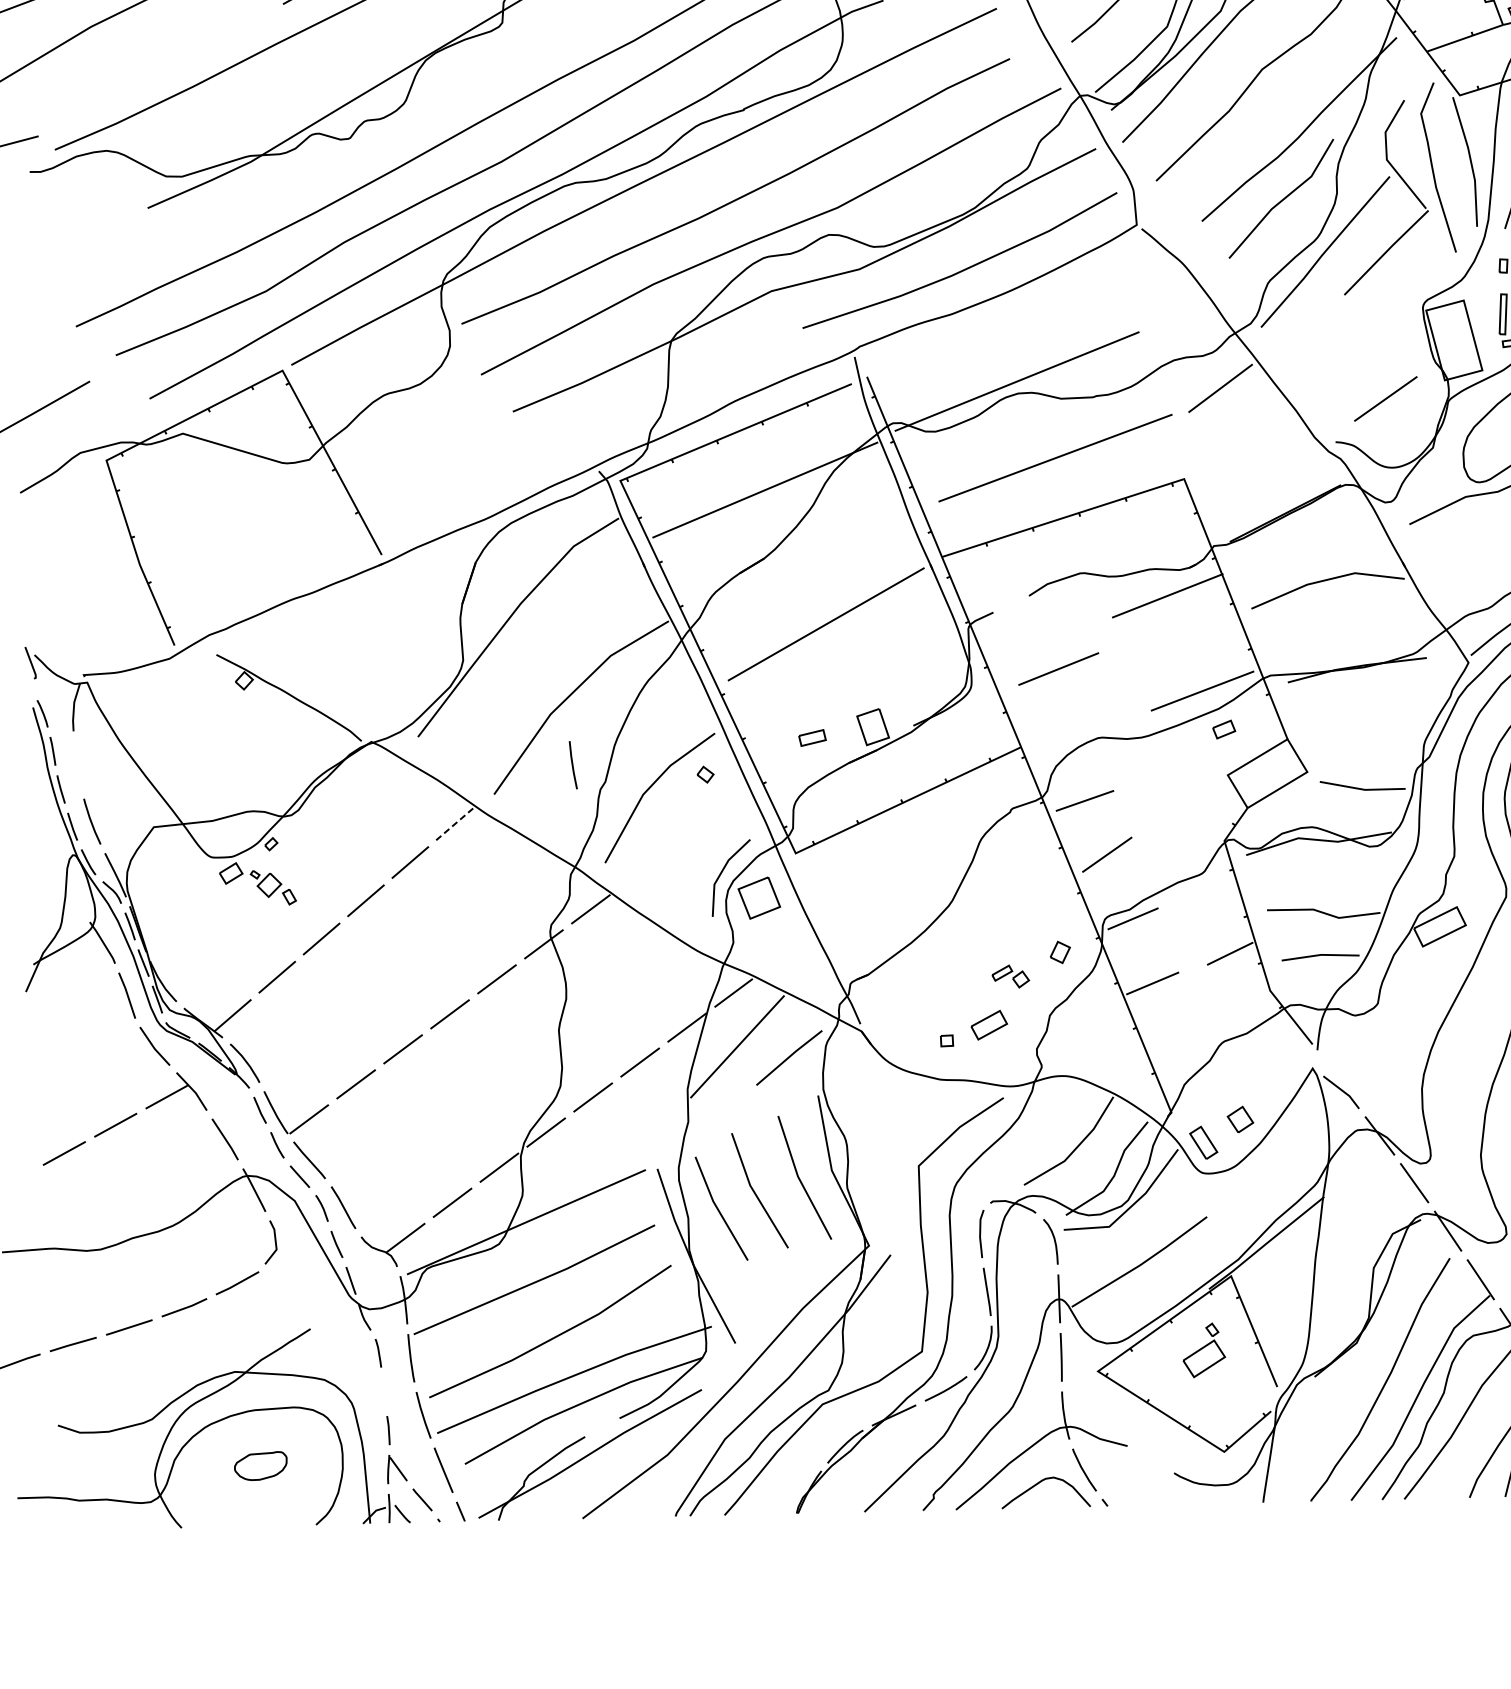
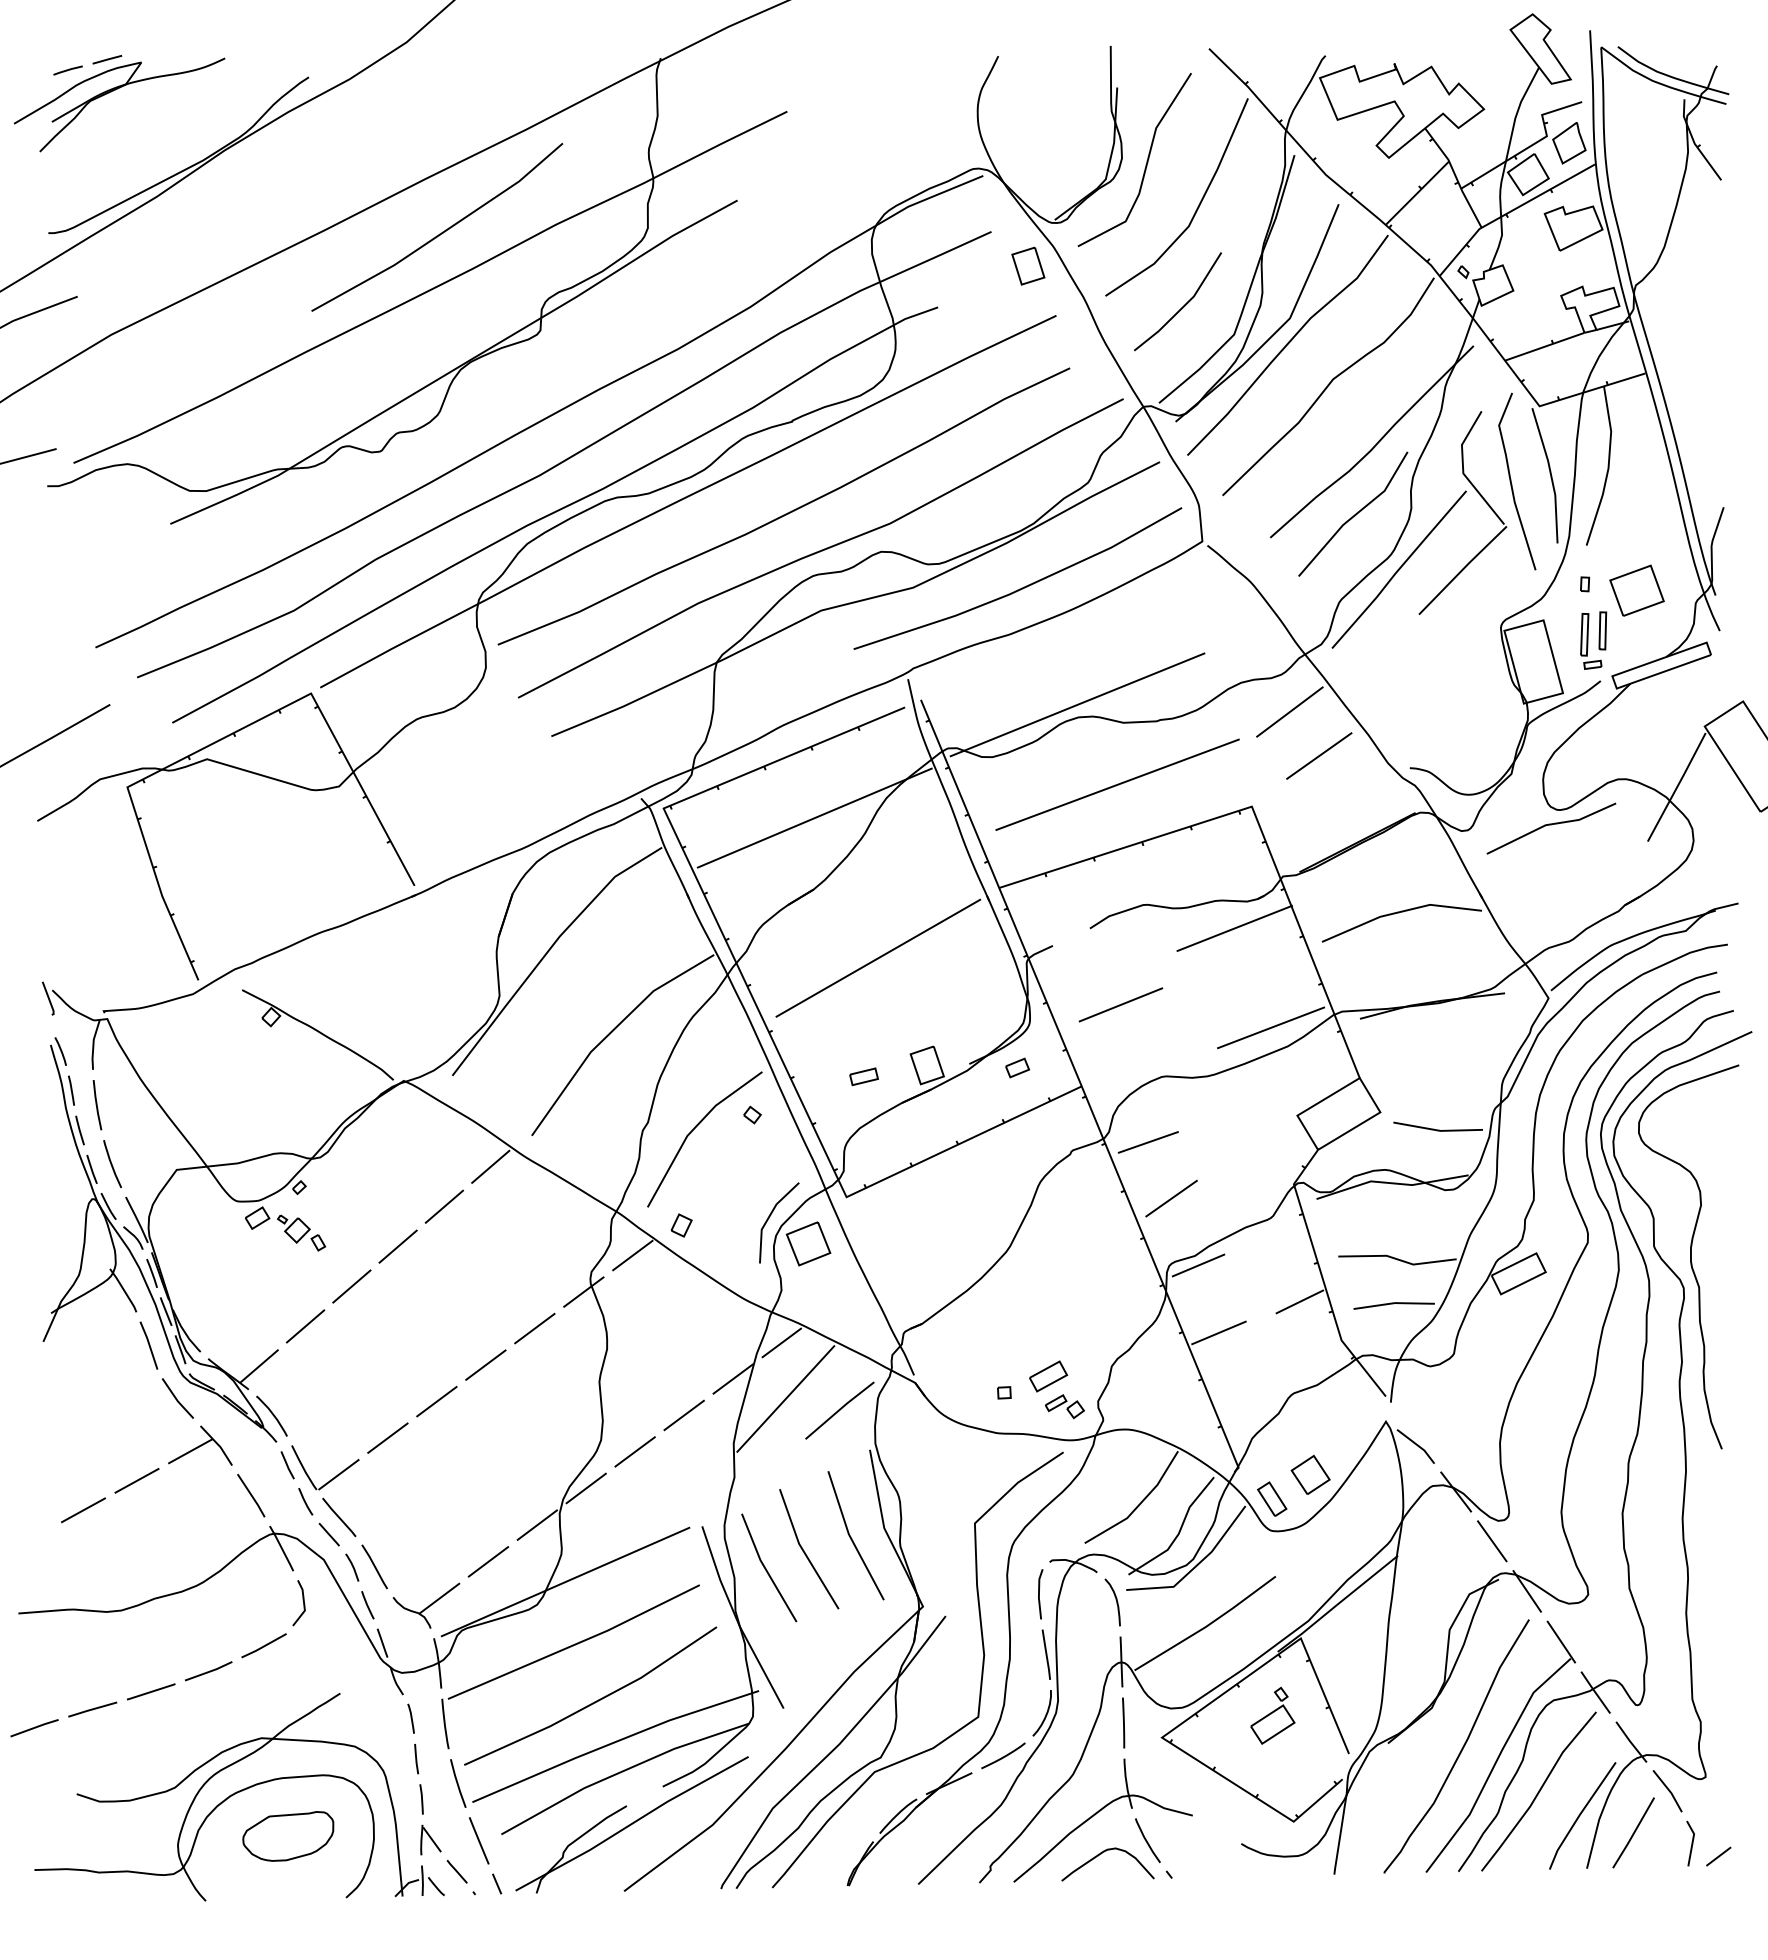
line: (1386, 398) -> (1319, 755), moved
part: (1224, 729) -> (1017, 1067), moved
line: (573, 765) -> (97, 1105), moved
line: (455, 823) -> (491, 1166), dashed -> solid
part: (1060, 952) -> (681, 1225), moved
part: (1010, 976) -> (1064, 1406), moved
part: (1240, 1119) -> (1310, 1474), size x1.43
line: (383, 1392) -> (416, 1759), added
part: (260, 1466) -> (288, 1836), size x1.67

